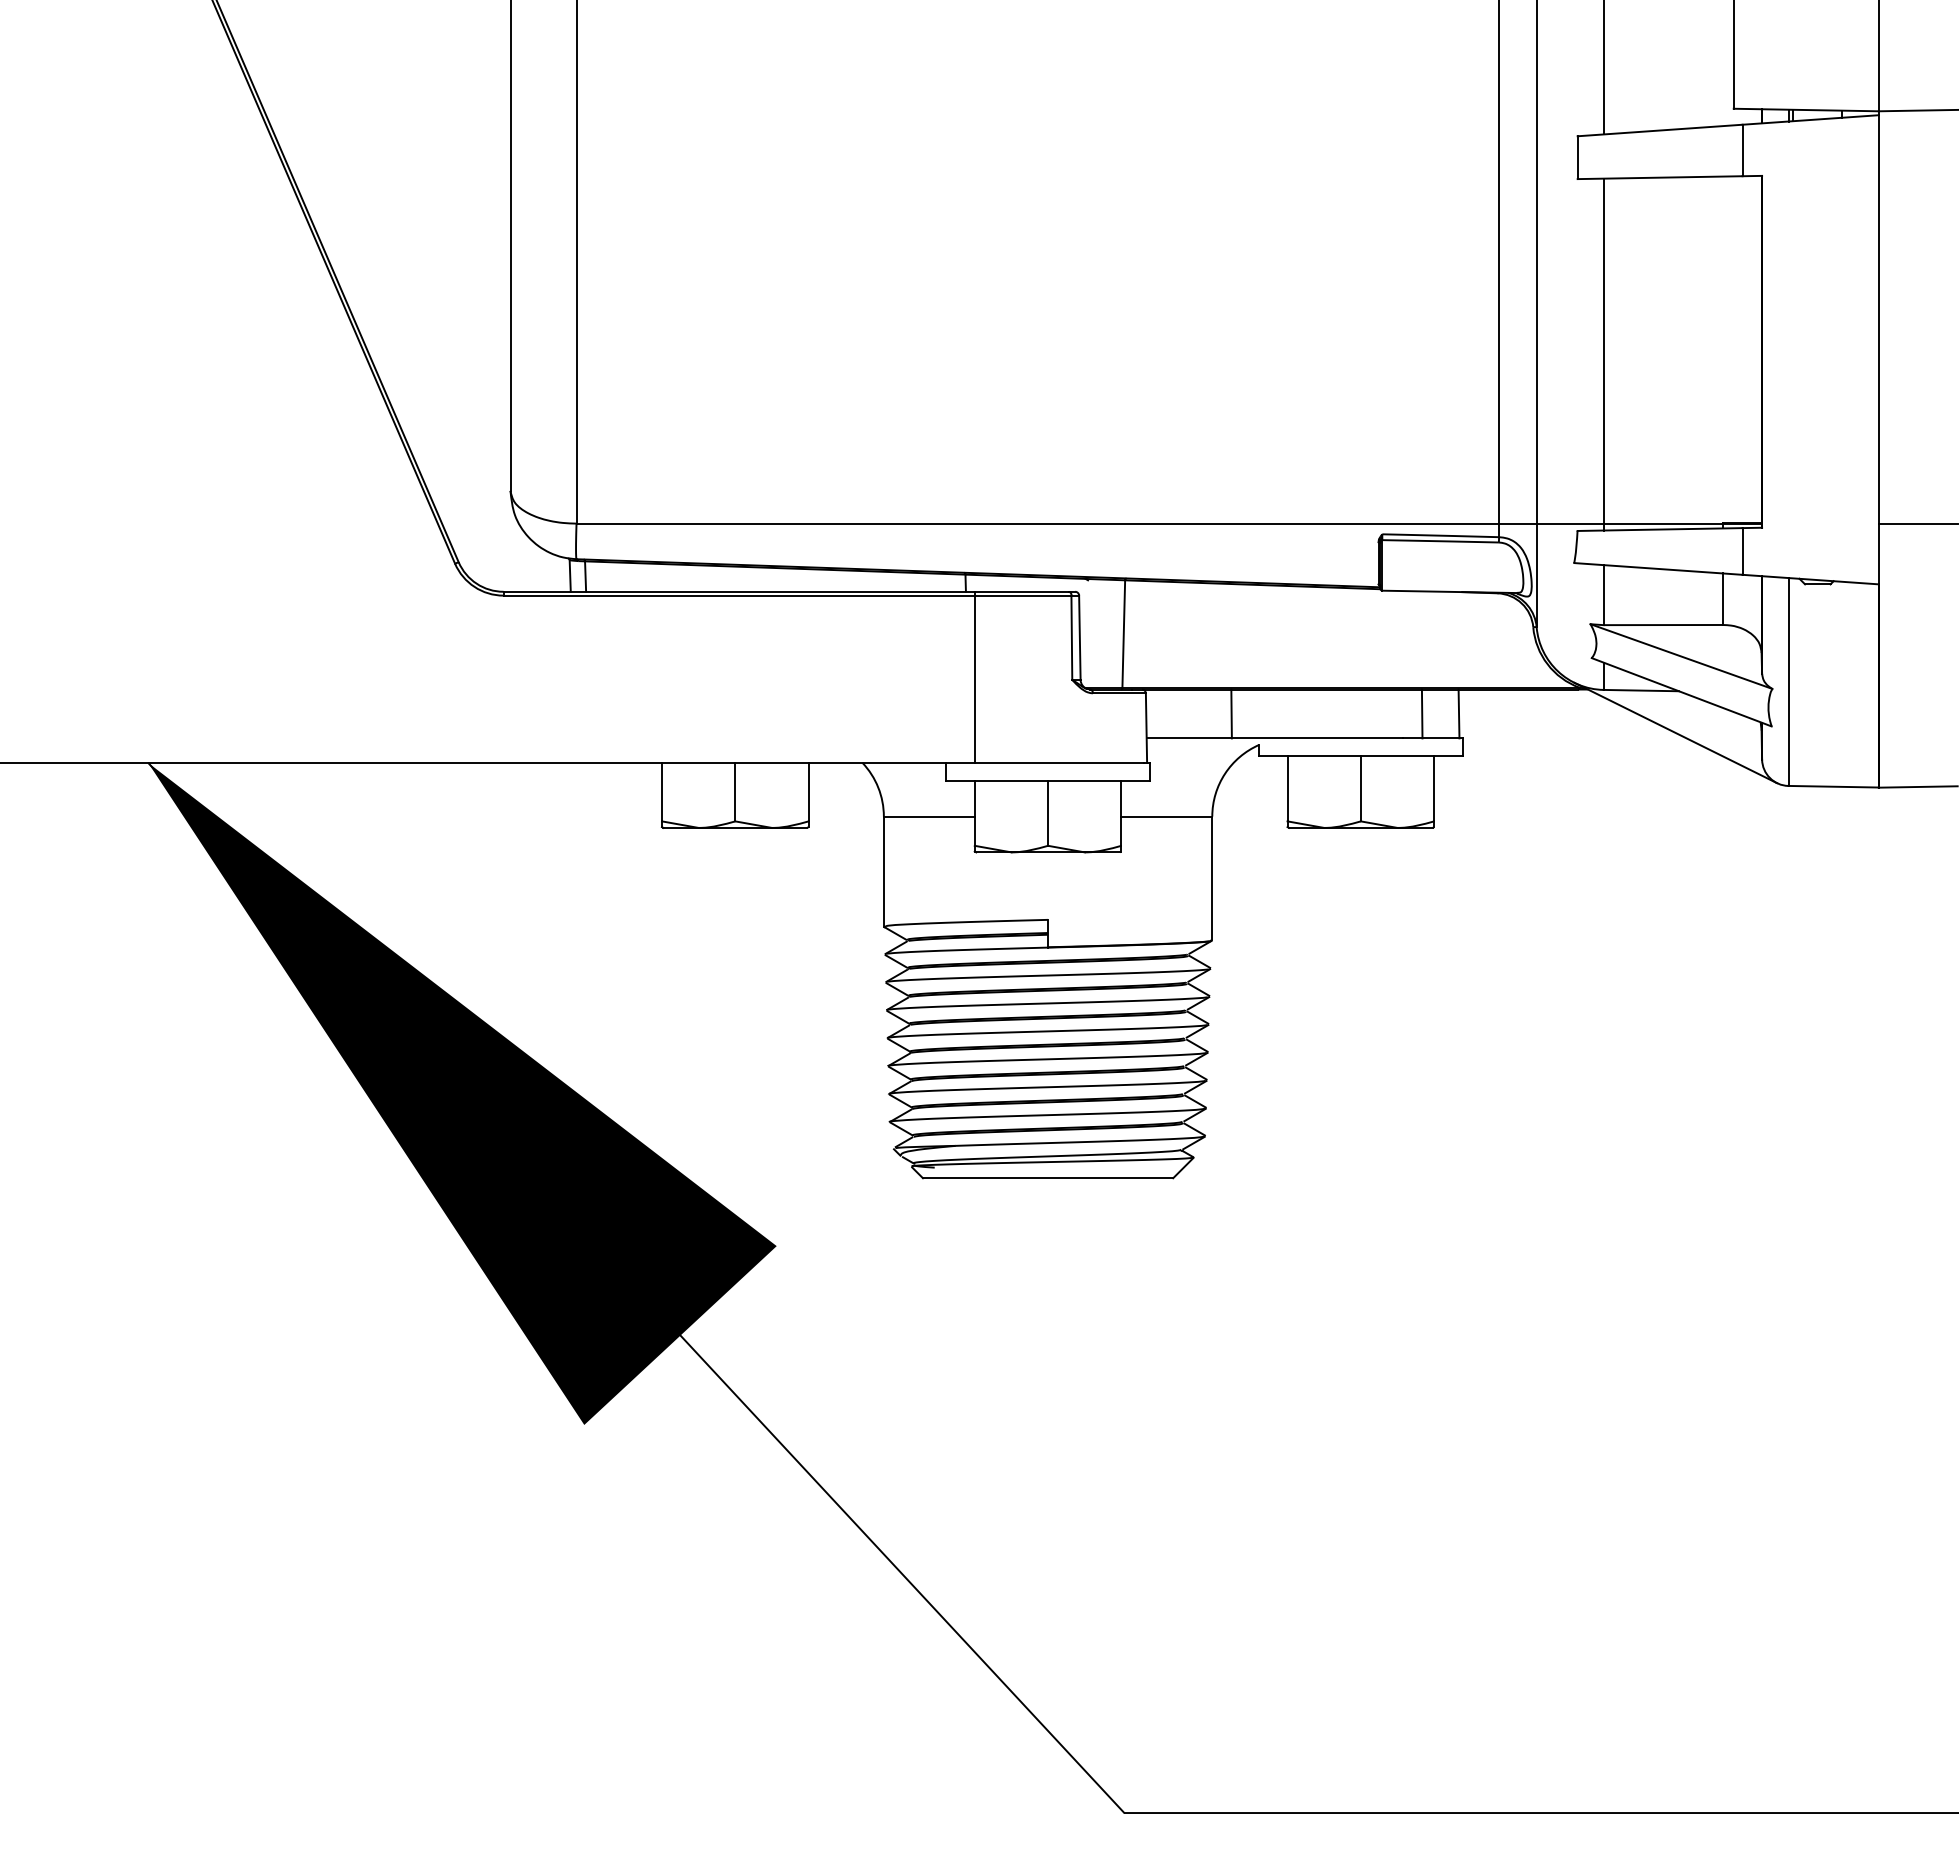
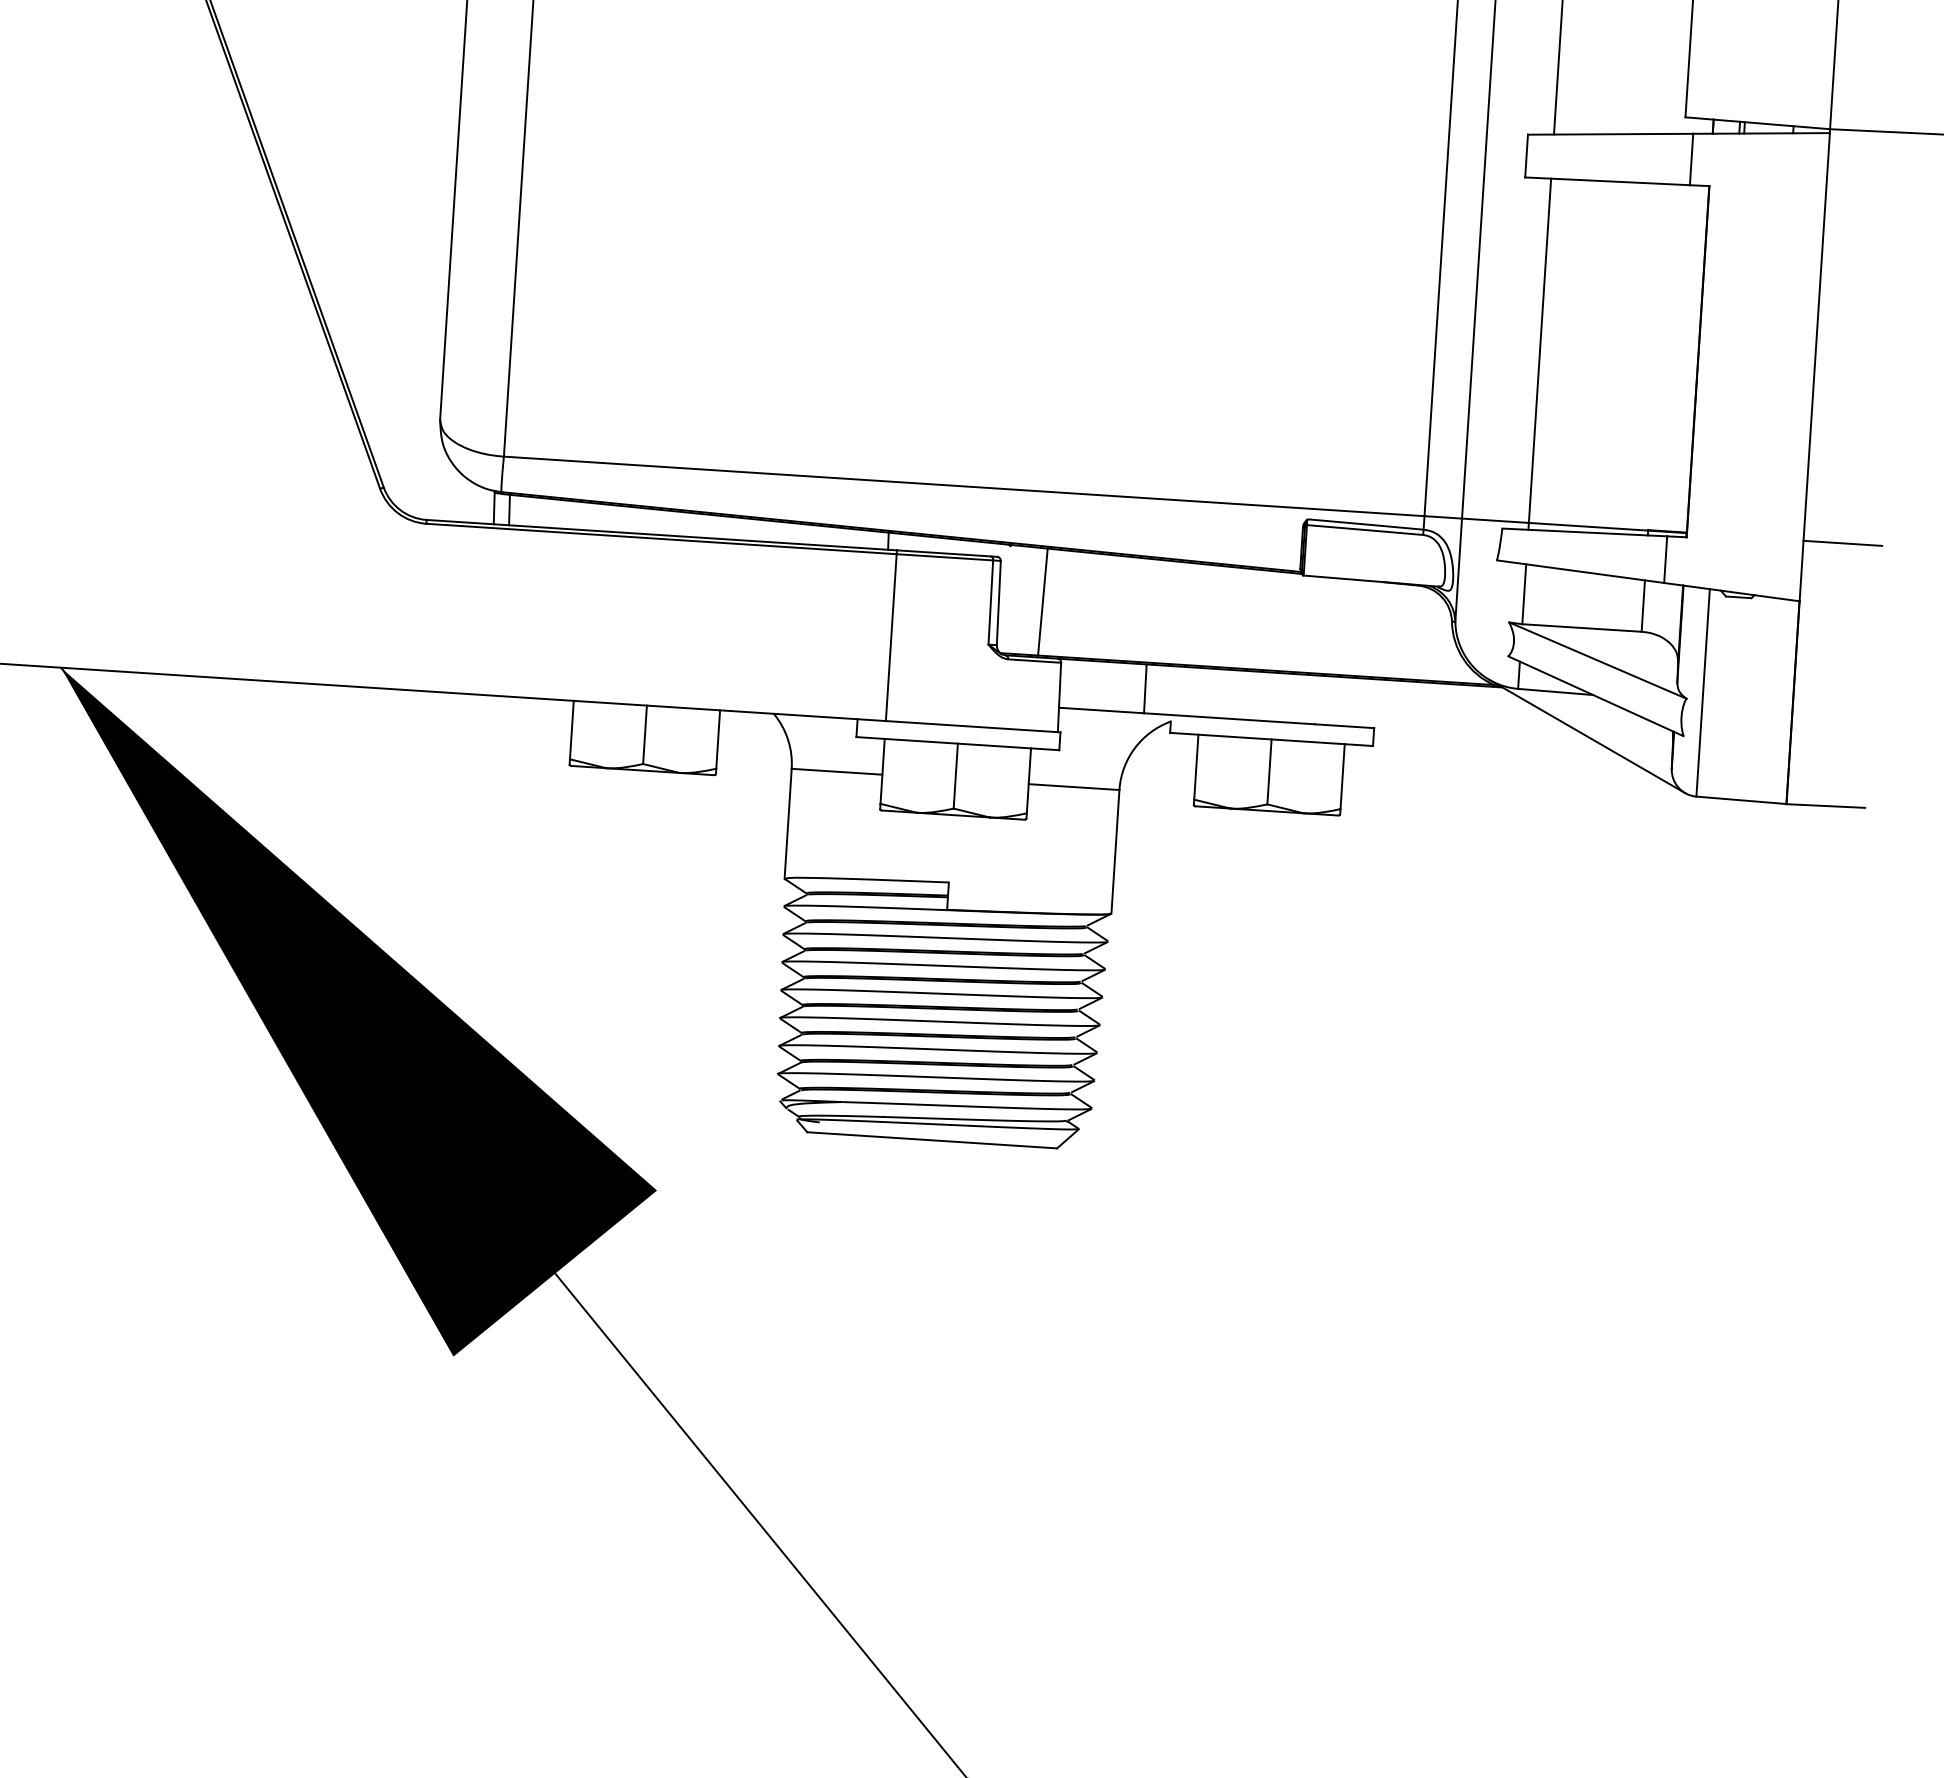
line: (1421, 713) -> (1334, 700), removed
line: (1458, 713) -> (1371, 703), removed

